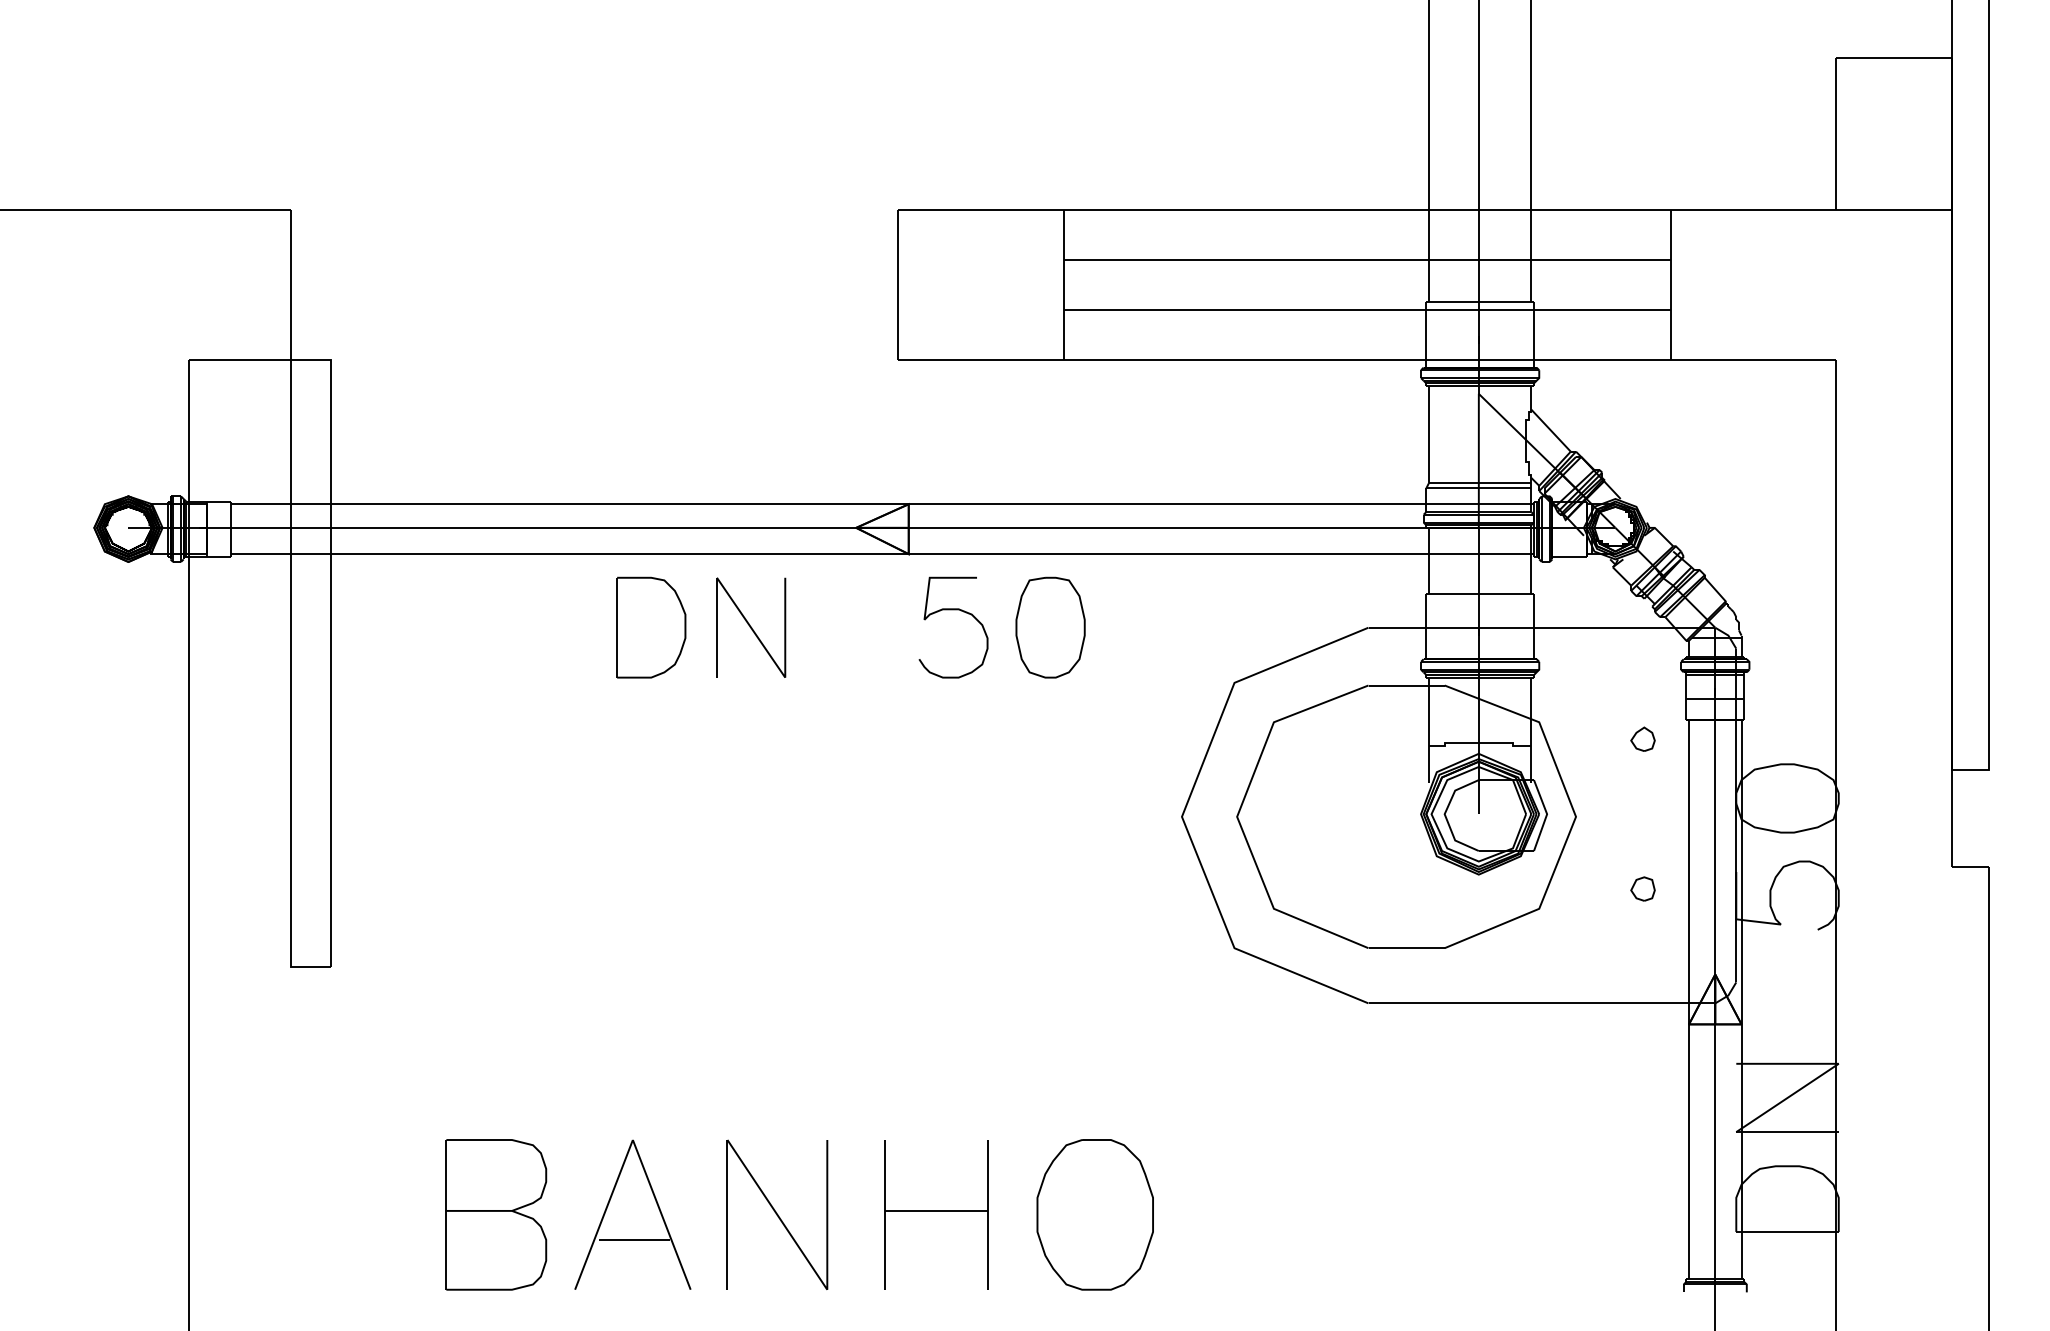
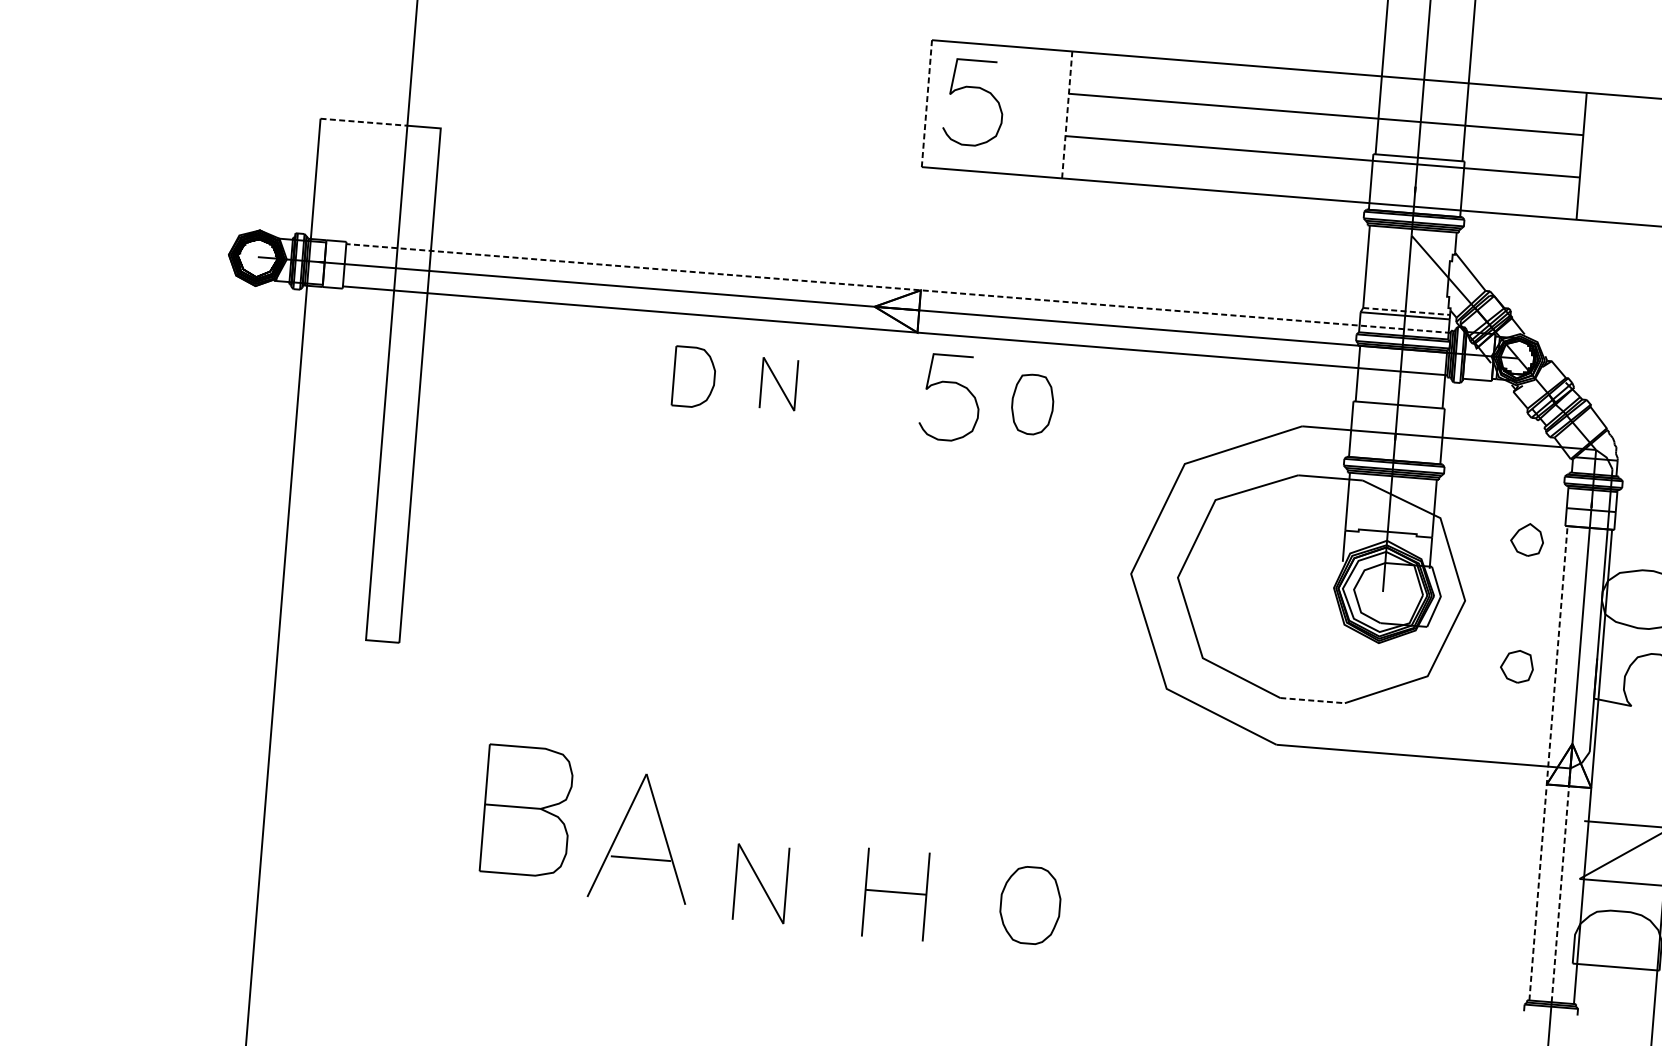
curve: (953, 262) -> (975, 88), added
line: (898, 284) -> (927, 103), solid -> dashed
line: (1063, 284) -> (1067, 114), solid -> dashed
line: (240, 359) -> (364, 122), solid -> dashed
line: (1480, 483) -> (1406, 311), solid -> dashed
line: (882, 504) -> (898, 288), solid -> dashed
part: (651, 627) -> (694, 377), size x0.7
part: (751, 627) -> (779, 384), size x0.6
part: (1050, 627) -> (1032, 404), size x0.7
part: (1642, 738) -> (1526, 538), size x1.6
part: (1642, 888) -> (1516, 666), size x1.6
line: (1407, 948) -> (1313, 700), solid -> dashed
line: (1689, 999) -> (1548, 763), solid -> dashed
line: (1715, 1138) -> (1561, 882), solid -> dashed
part: (496, 1214) -> (527, 810), moved
part: (777, 1214) -> (761, 883), size x0.6
part: (936, 1214) -> (895, 894), size x0.7
part: (1094, 1214) -> (1029, 905), size x0.6
part: (632, 1239) -> (639, 858), moved

